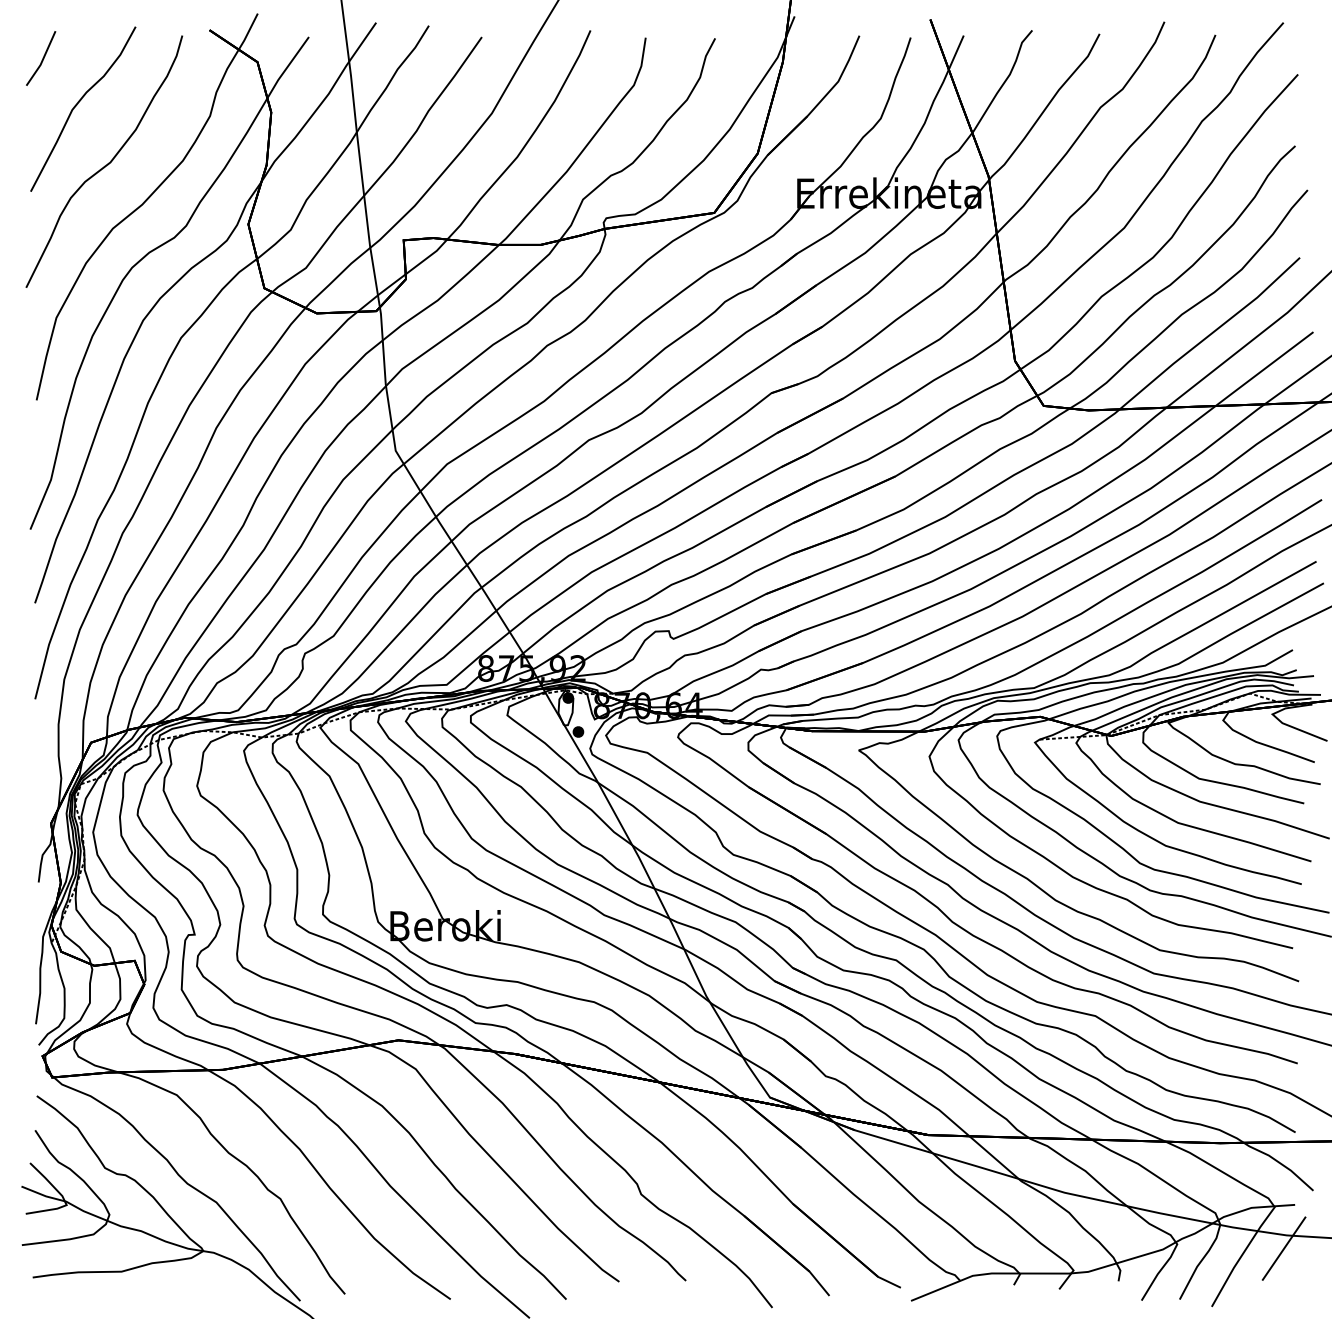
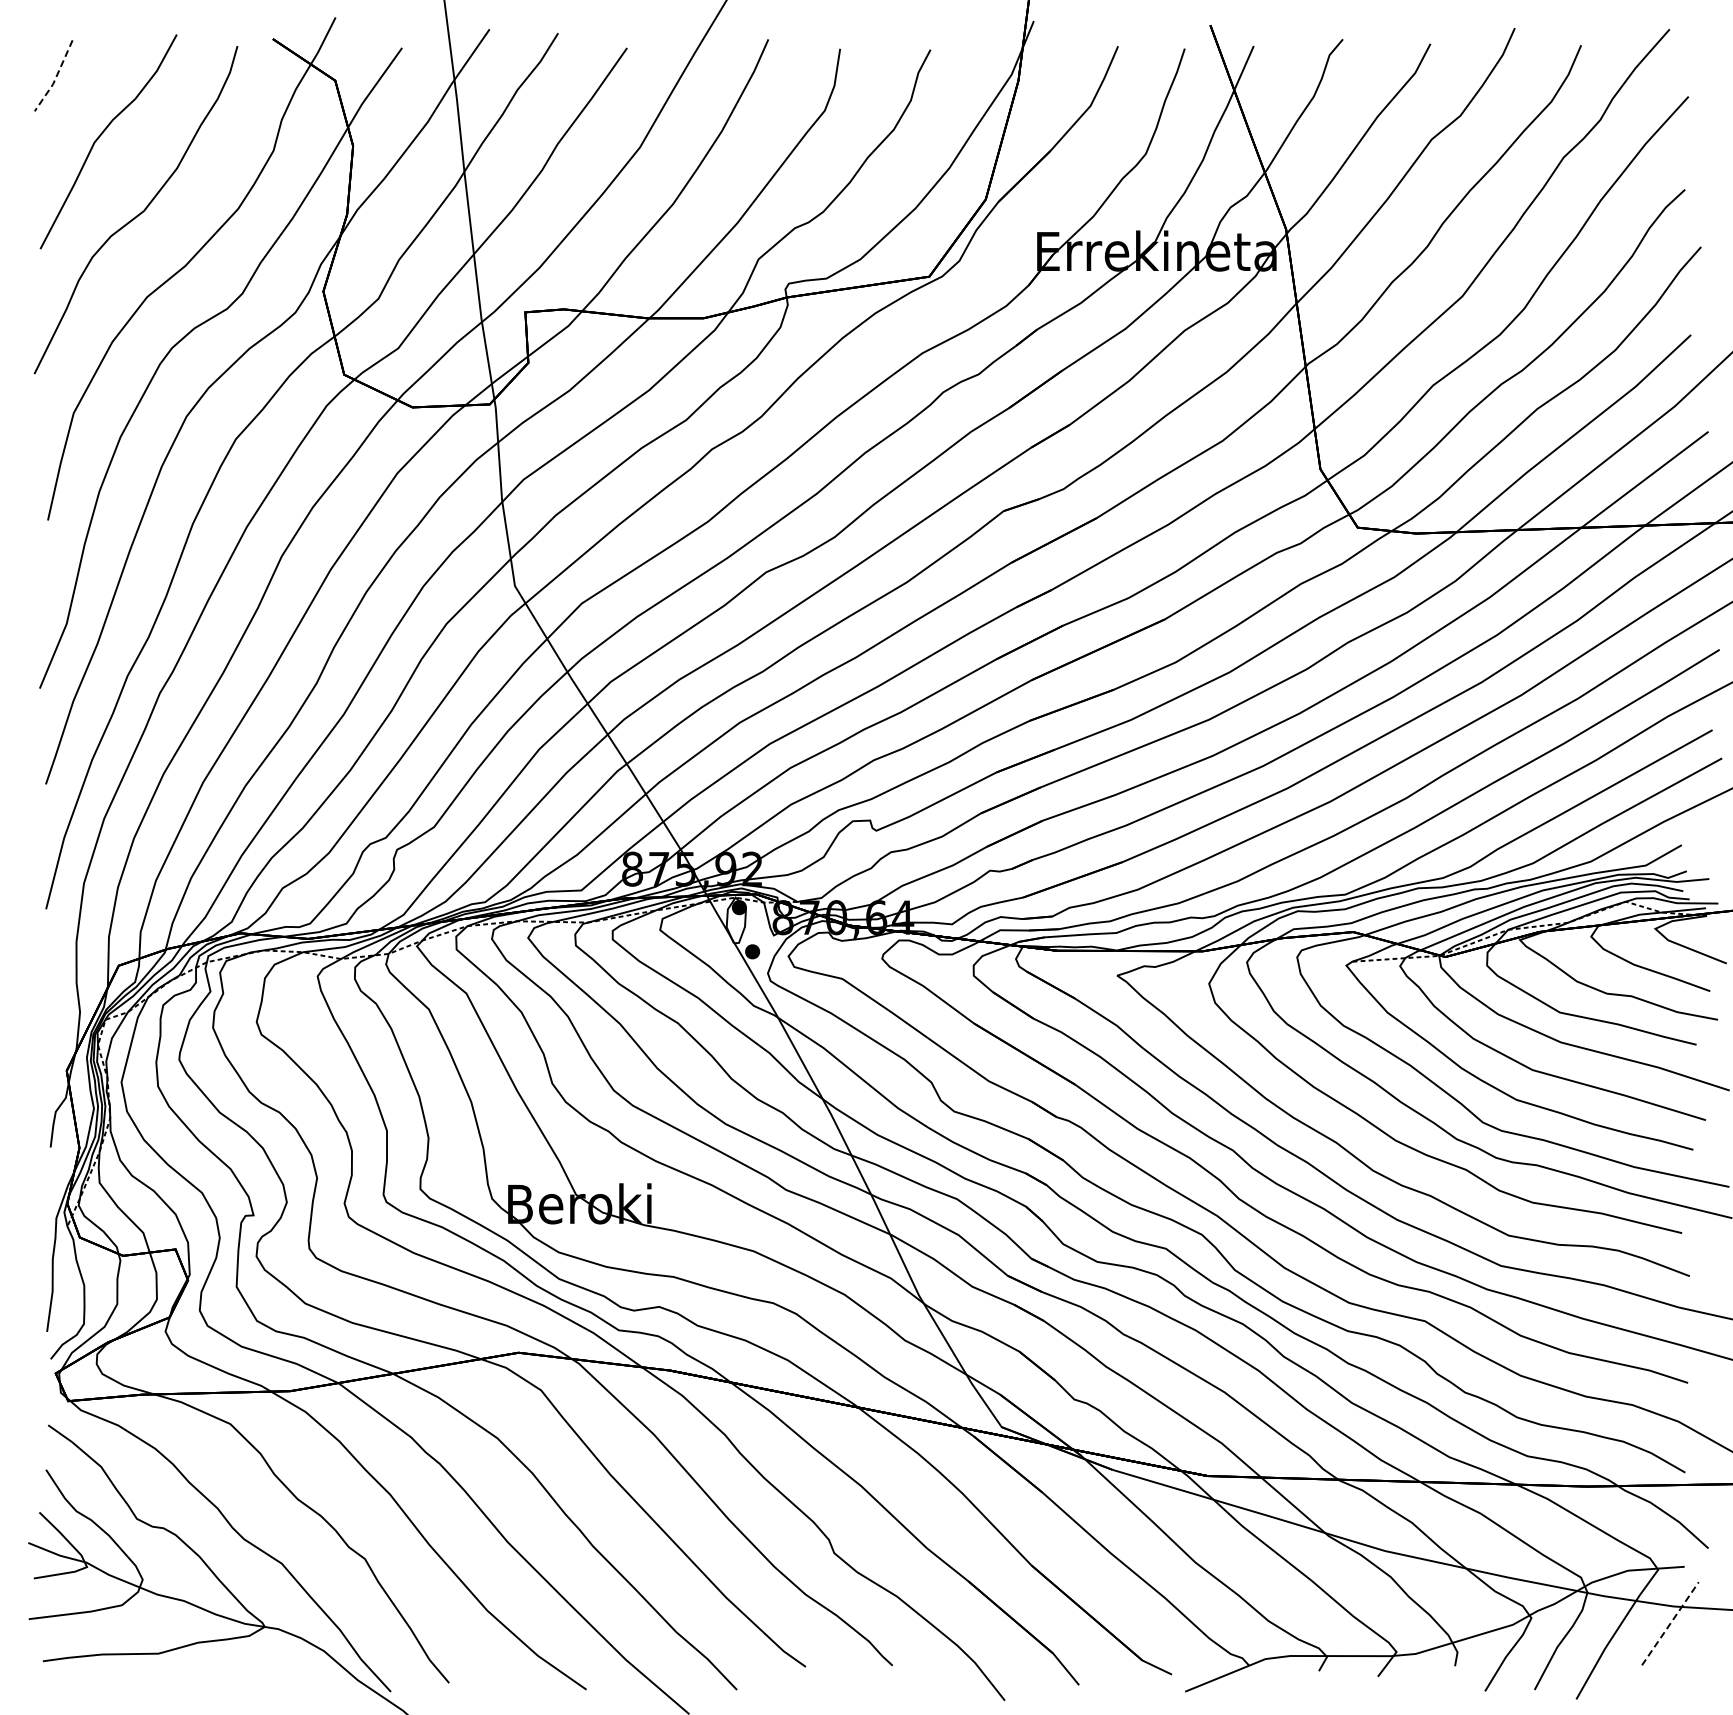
line: (42, 60) -> (55, 78), solid -> dashed
line: (1284, 1248) -> (1670, 1623), solid -> dashed

